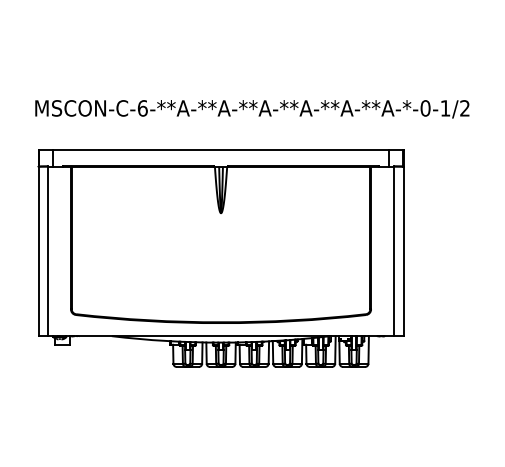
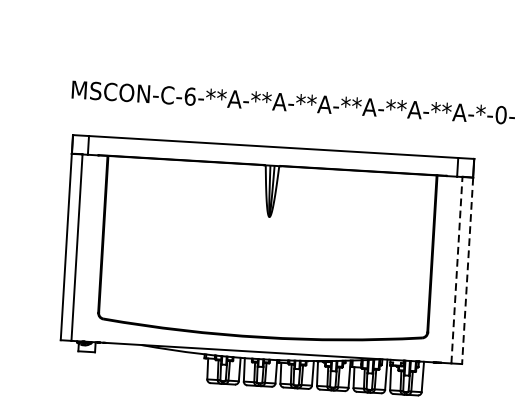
line: (393, 251) -> (456, 270), solid -> dashed
line: (403, 251) -> (467, 270), solid -> dashed

